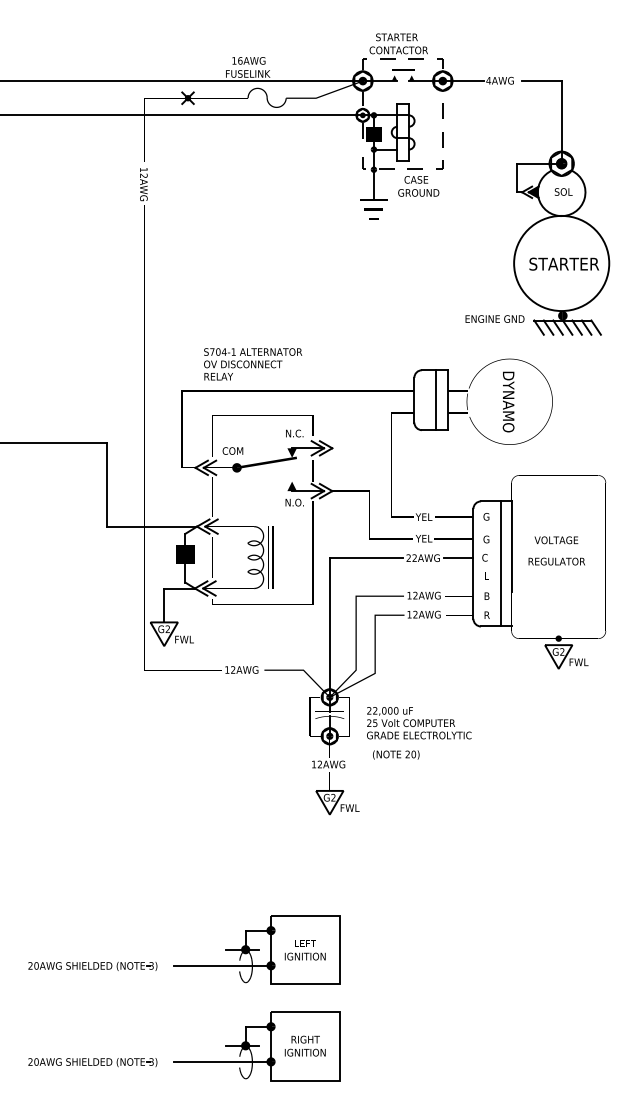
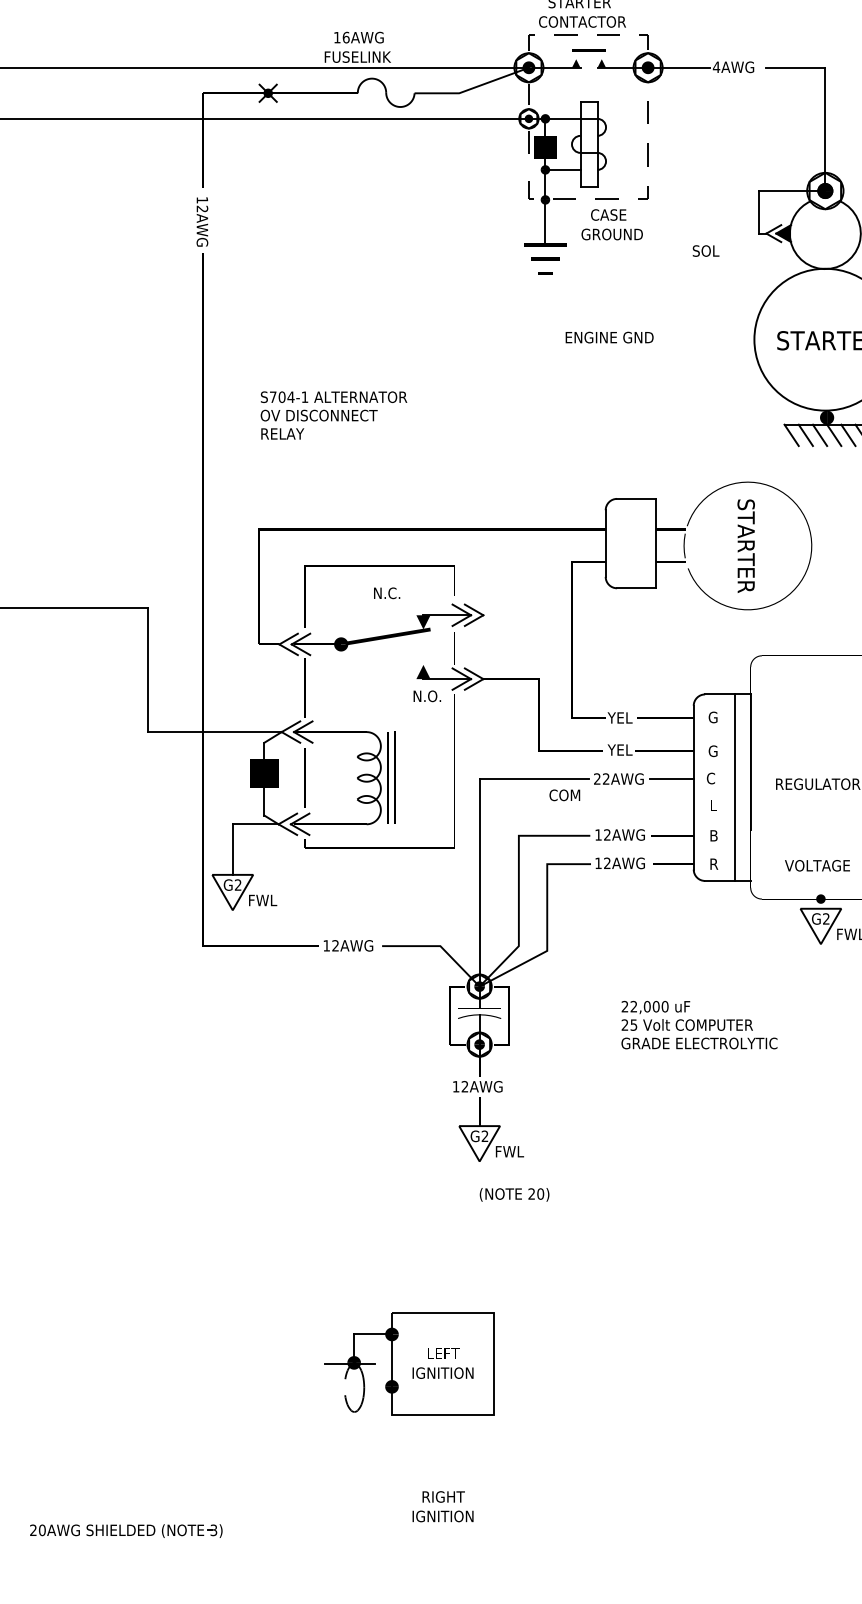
text: (563, 191) -> (705, 250), moved
text: (494, 318) -> (608, 336), moved
text: (253, 364) -> (334, 415), moved
line: (436, 400) -> (638, 543), removed
text: (508, 401) -> (746, 545), DYNAMO -> STARTER
text: (294, 433) -> (386, 593), moved
text: (232, 450) -> (564, 794), moved
text: (556, 540) -> (817, 866), moved
text: (419, 723) -> (699, 1025), moved
text: (396, 754) -> (514, 1194), moved
part: (92, 965) -> (125, 1386), removed
line: (222, 965) -> (319, 1386), removed
part: (256, 1046) -> (370, 1507), removed

